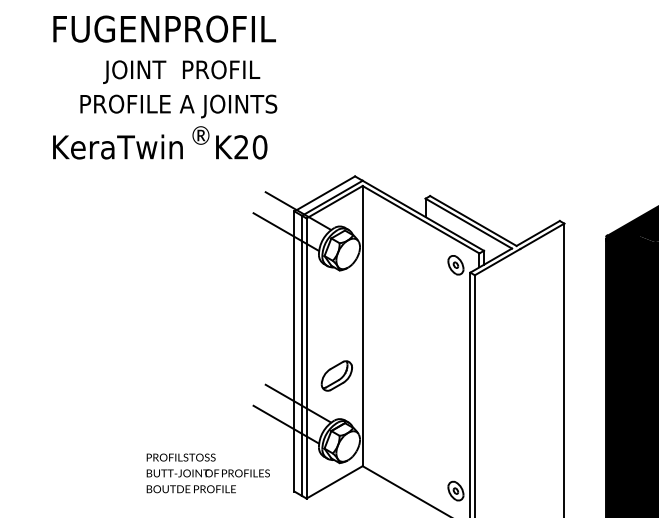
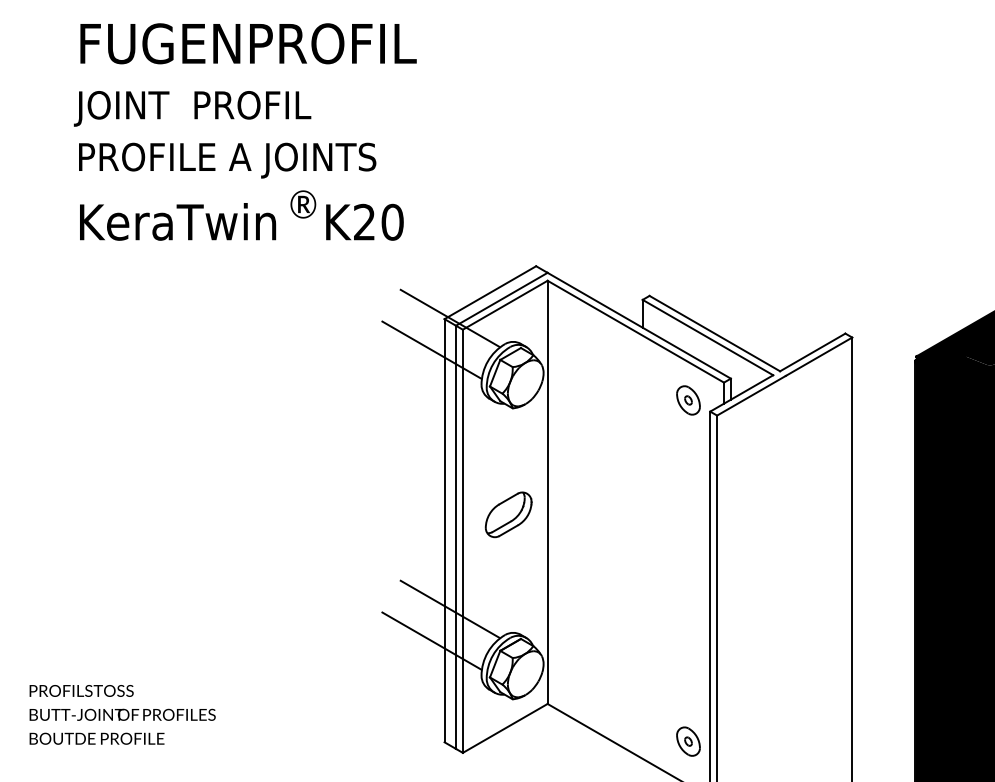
text: (181, 71) -> (192, 107), moved
text: (178, 106) -> (227, 160), moved
part: (336, 375) -> (508, 514), moved
text: (207, 473) -> (121, 715), moved

